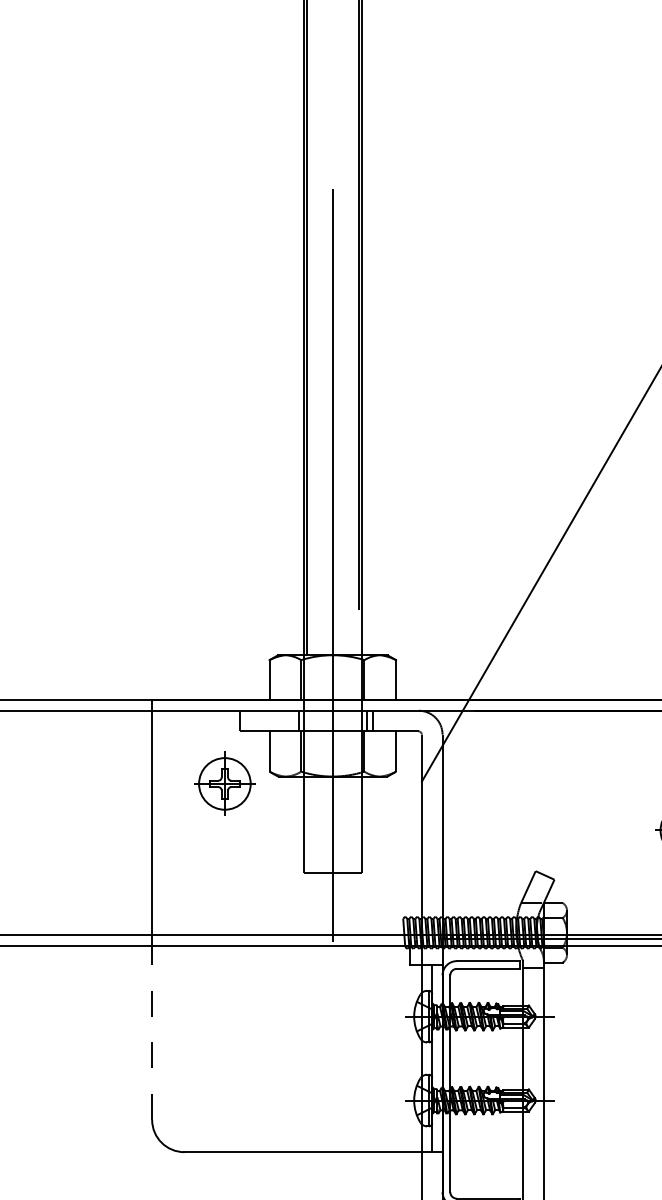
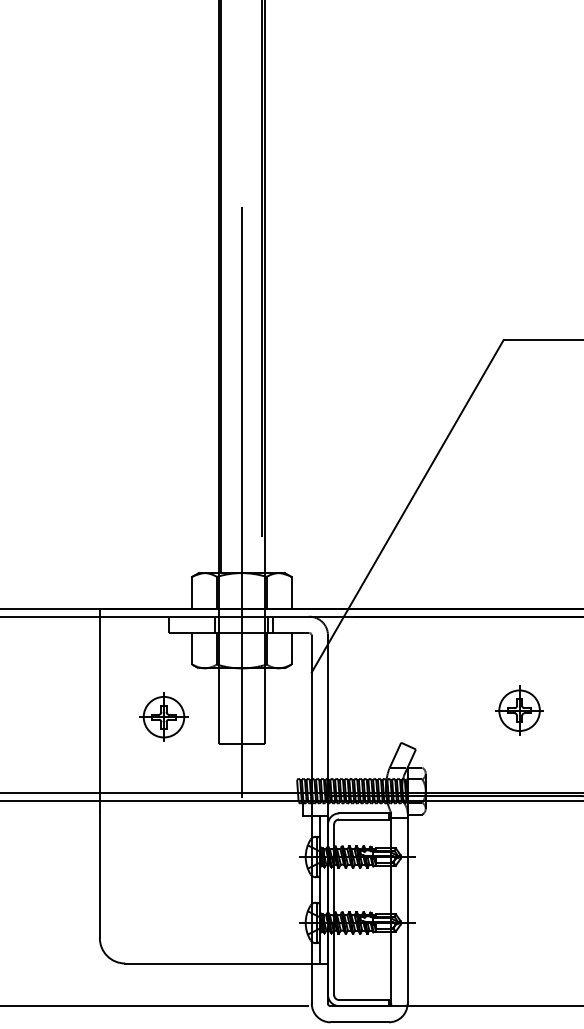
part: (224, 783) -> (163, 716), moved
line: (151, 1040) -> (99, 875), dashed -> solid

